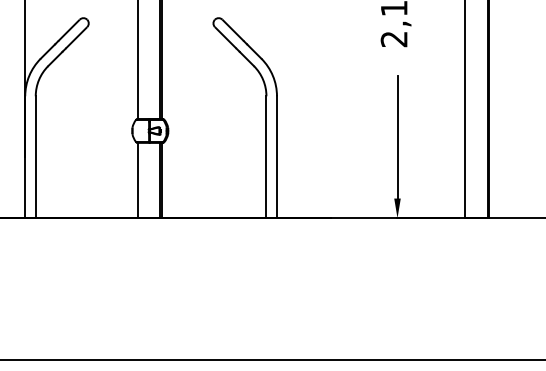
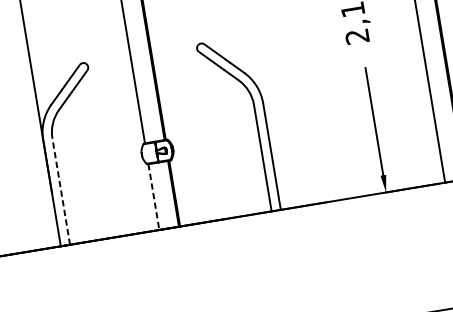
line: (35, 157) -> (61, 191), solid -> dashed
line: (137, 180) -> (153, 197), solid -> dashed

